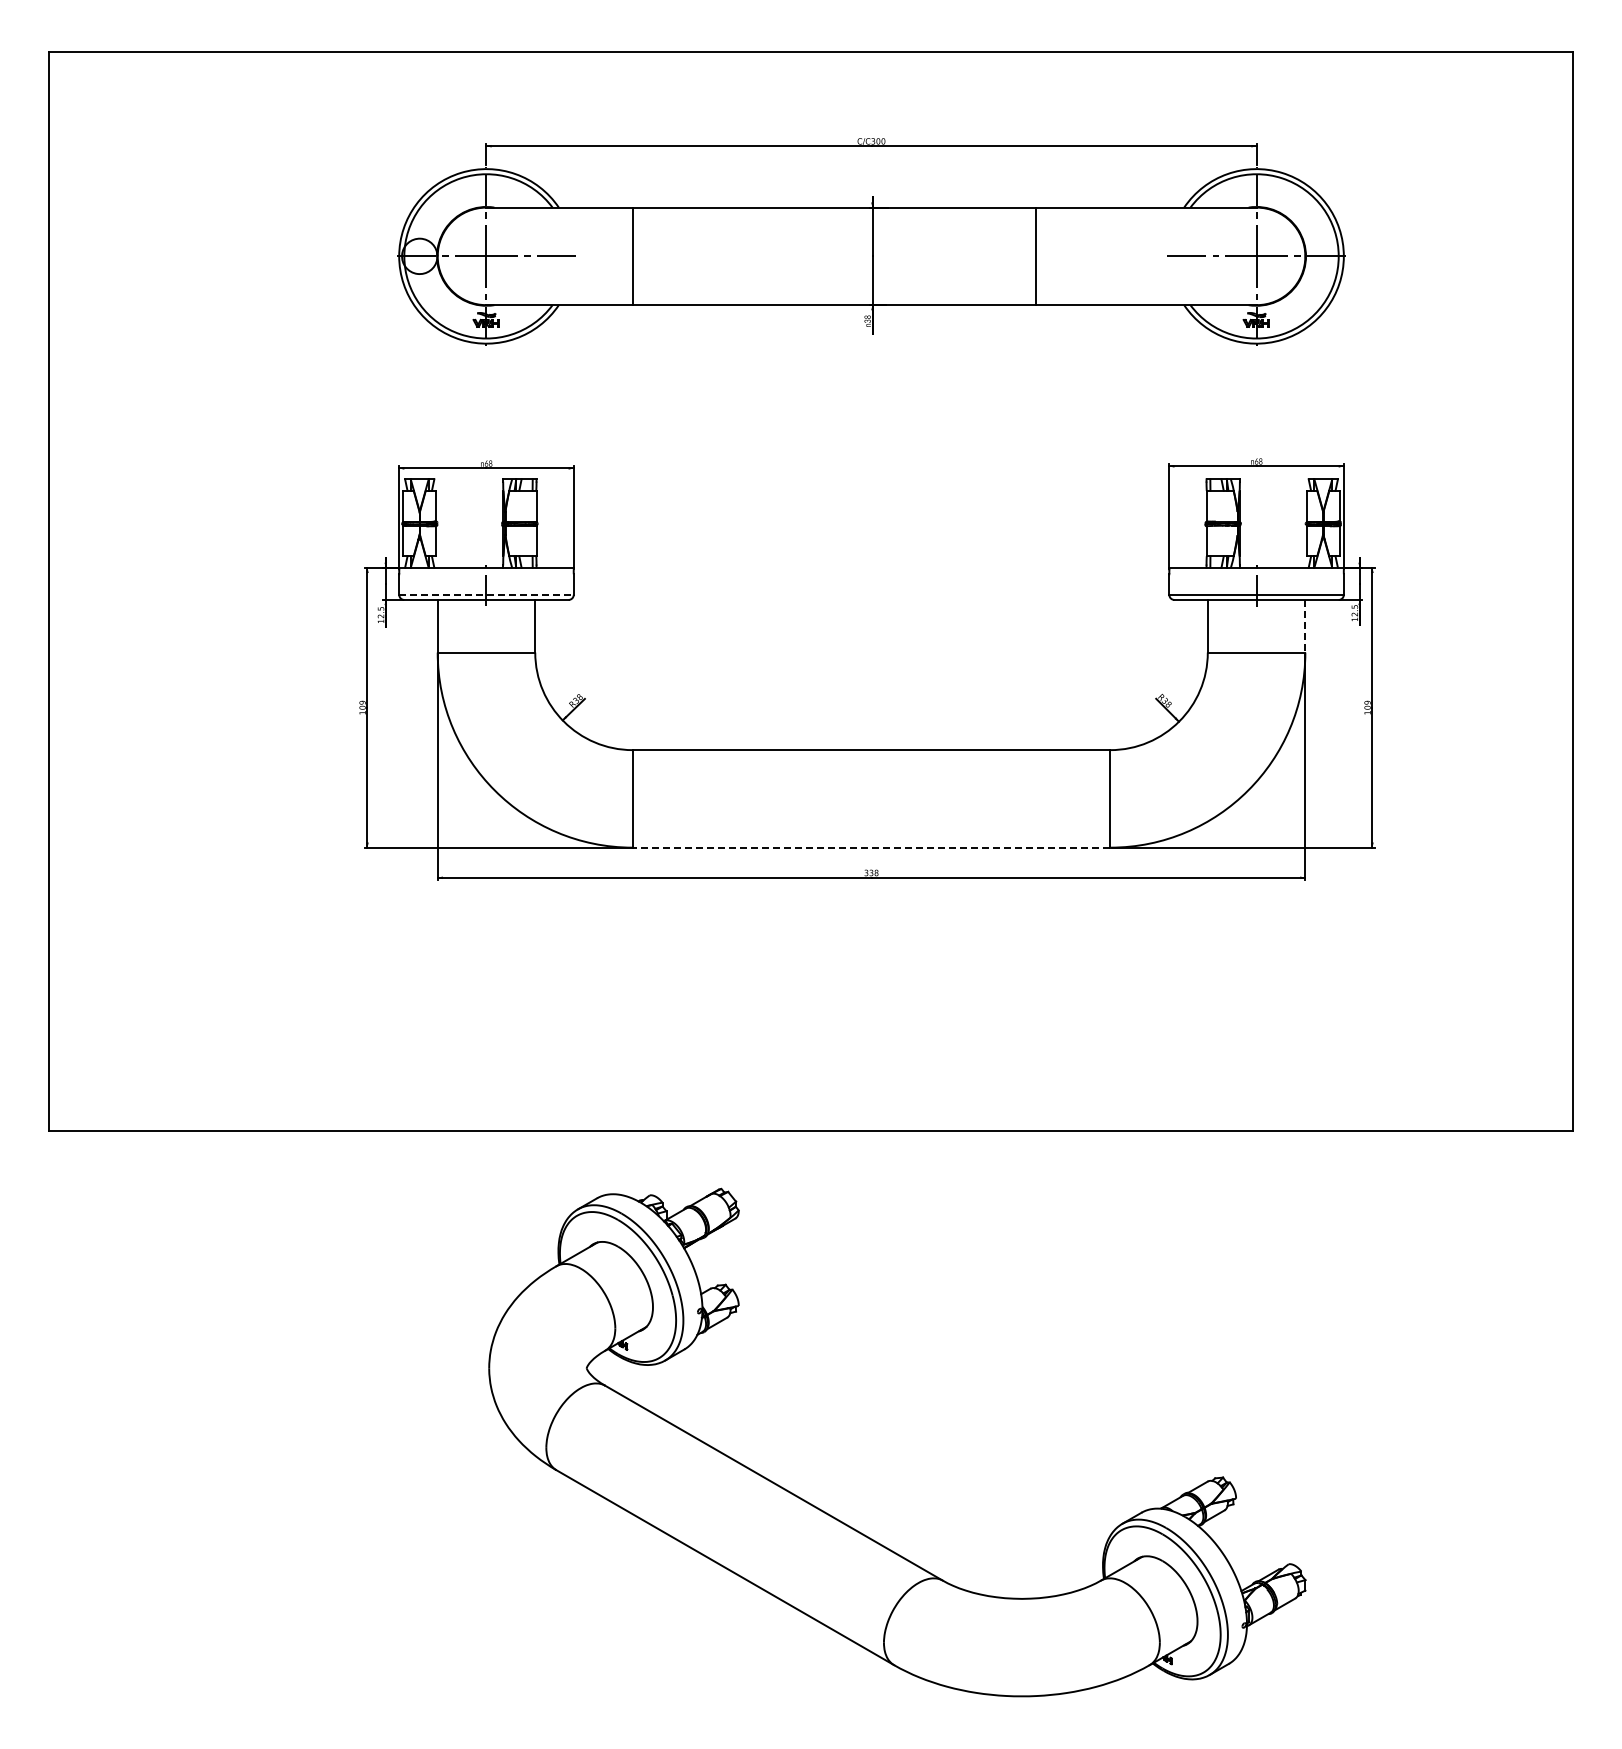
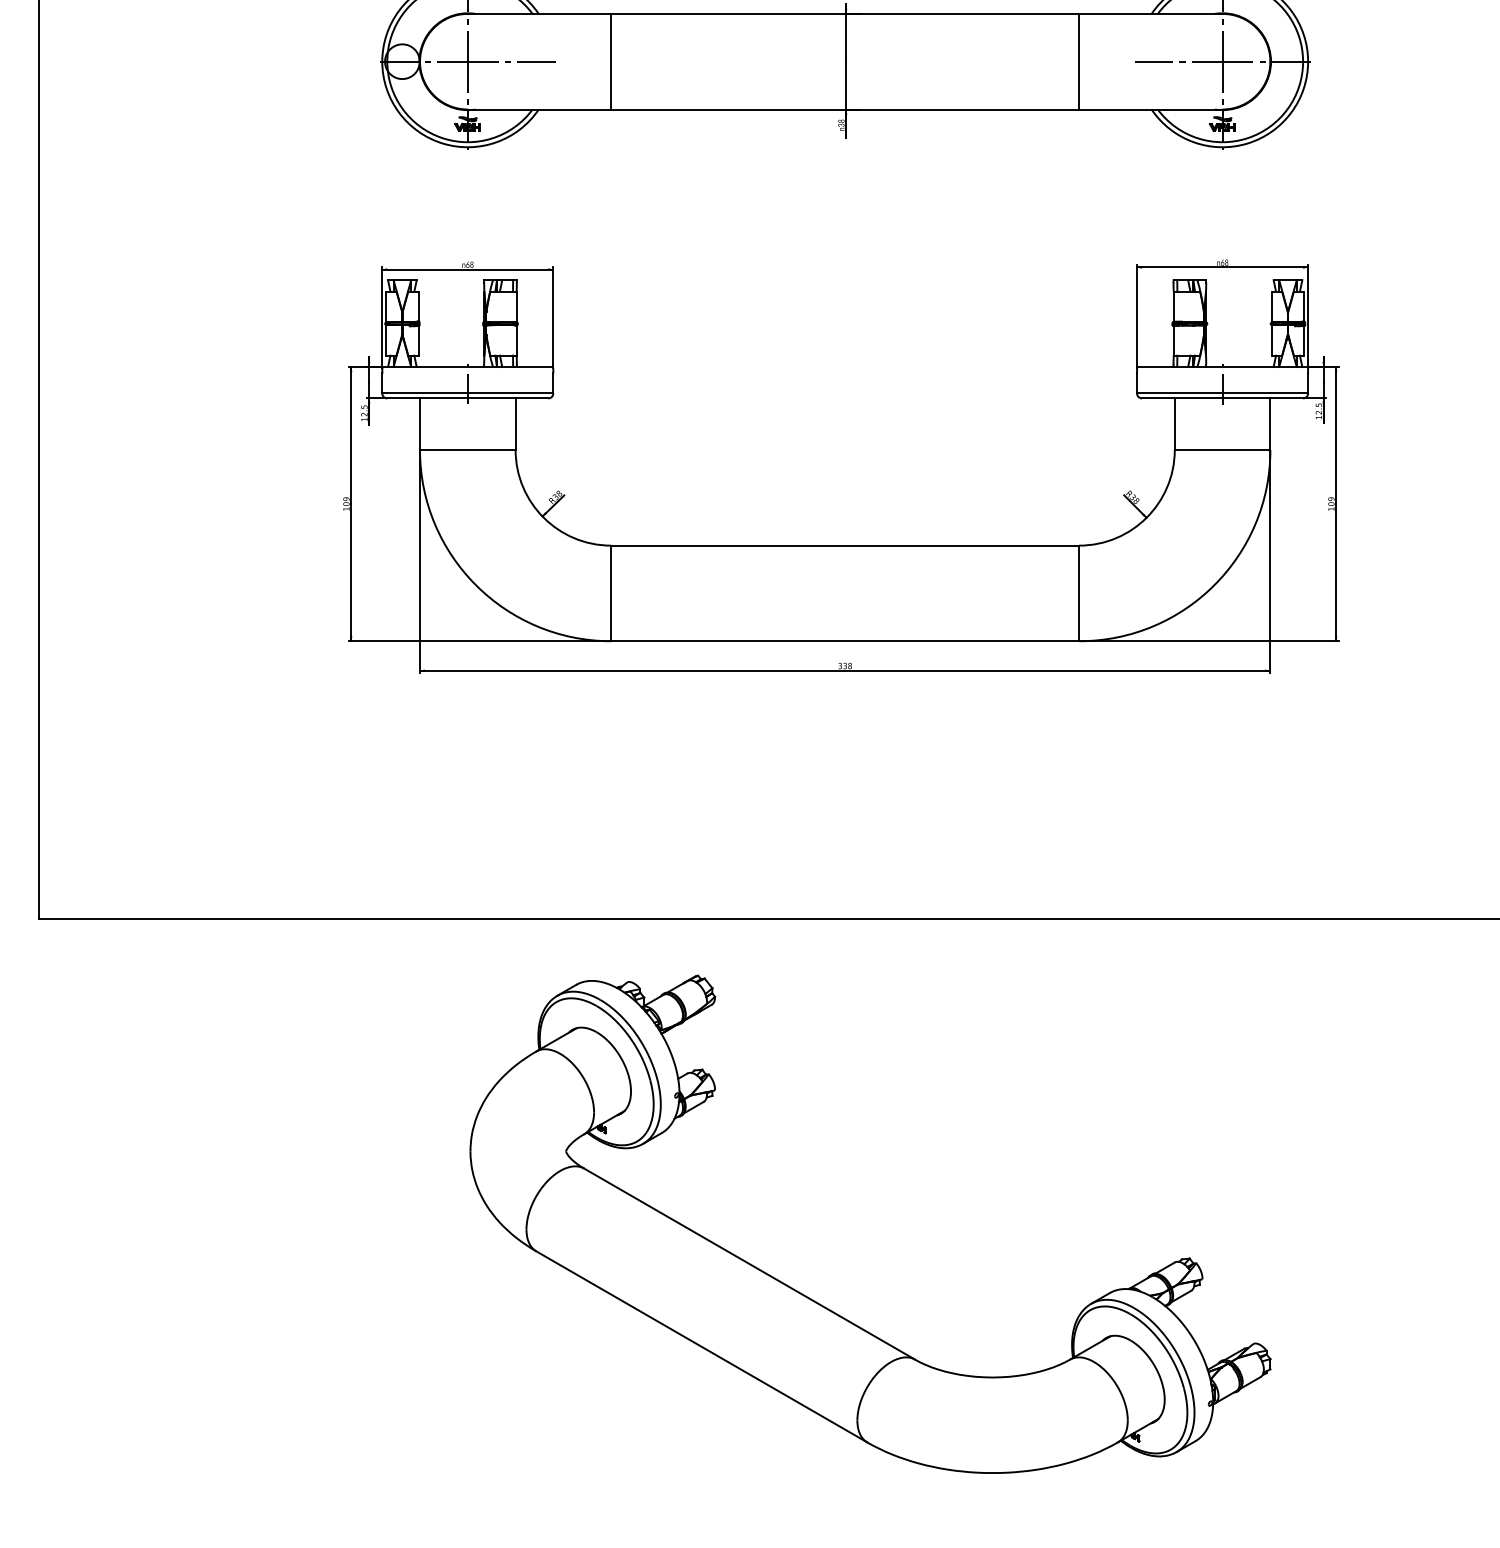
line: (1036, 256) -> (1079, 61), moved
line: (486, 594) -> (467, 393), dashed -> solid
line: (1305, 626) -> (1270, 424), dashed -> solid
line: (871, 847) -> (845, 641), dashed -> solid

